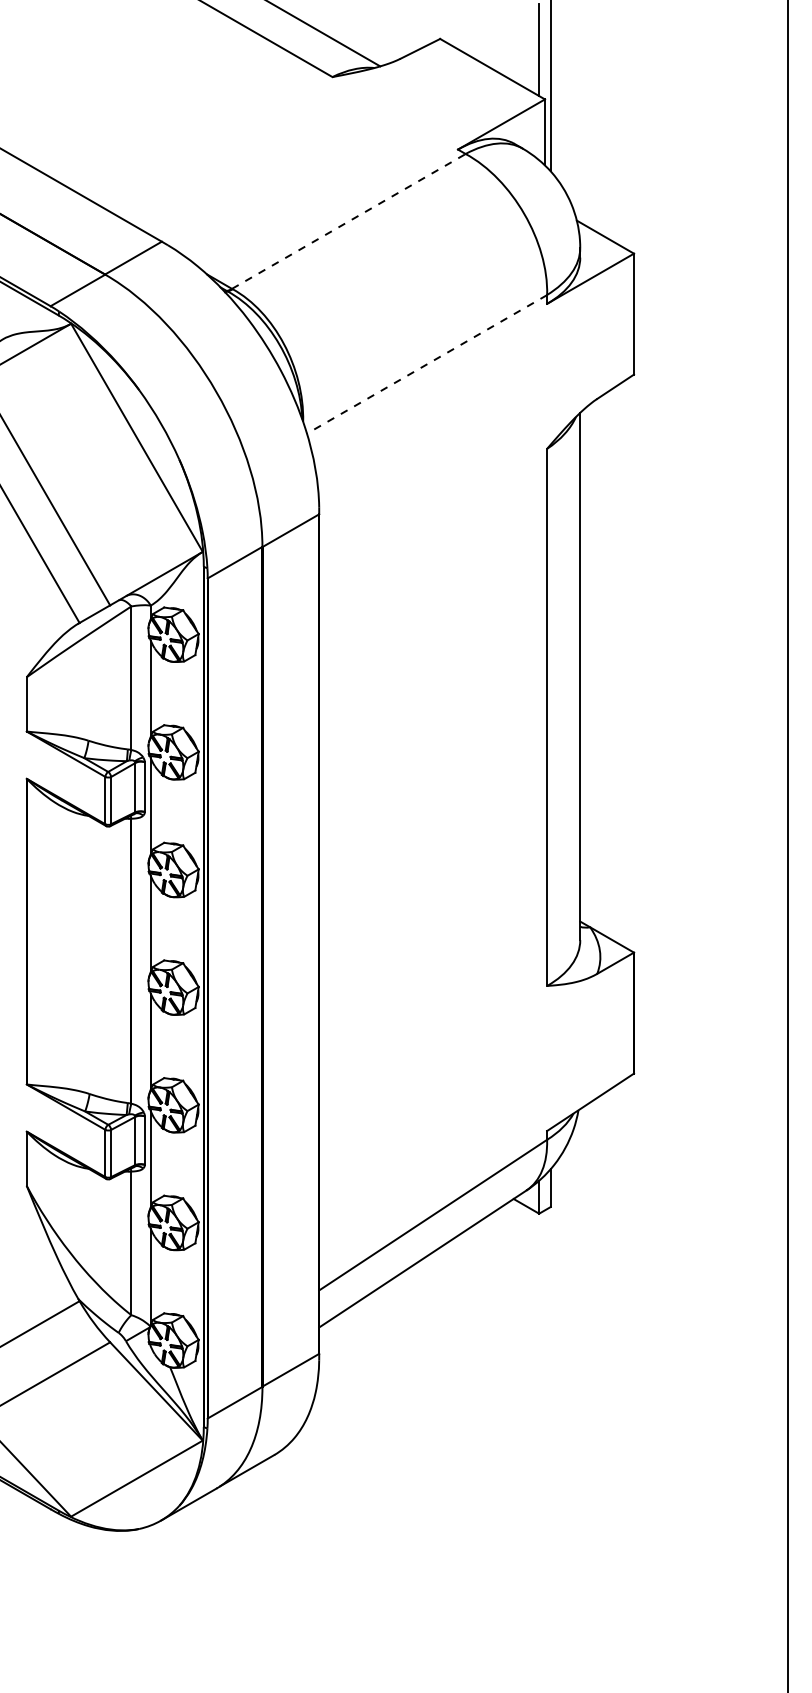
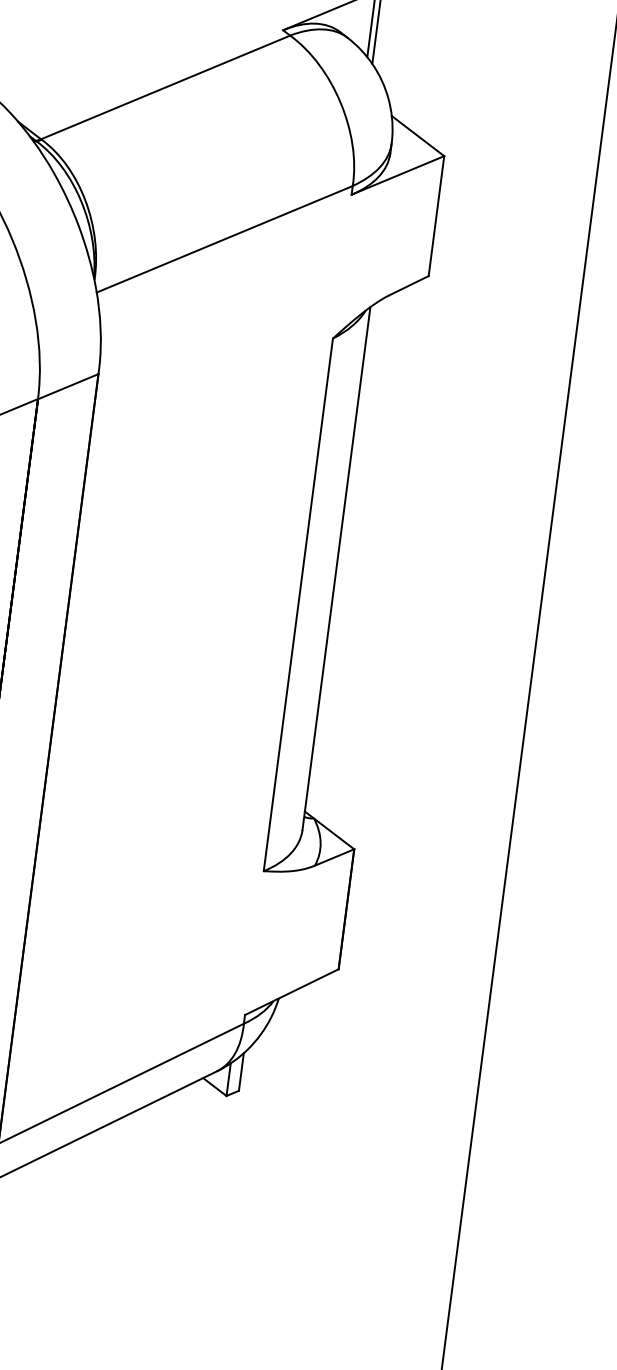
line: (348, 221) -> (165, 87), dashed -> solid
line: (427, 364) -> (225, 239), dashed -> solid

